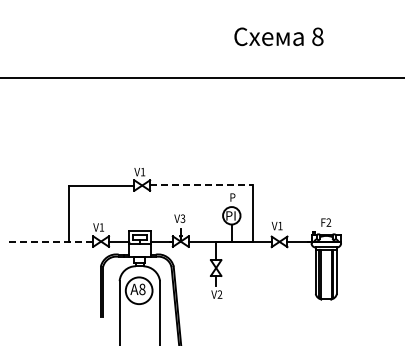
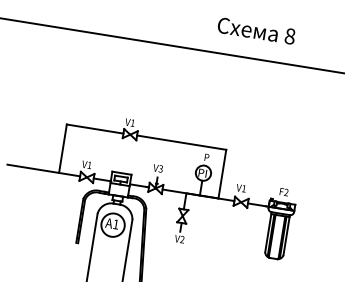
text: (278, 36) -> (256, 30), moved
line: (201, 185) -> (181, 142), dashed -> solid
line: (50, 241) -> (43, 170), dashed -> solid
text: (142, 289) -> (116, 224), A8 -> A1

